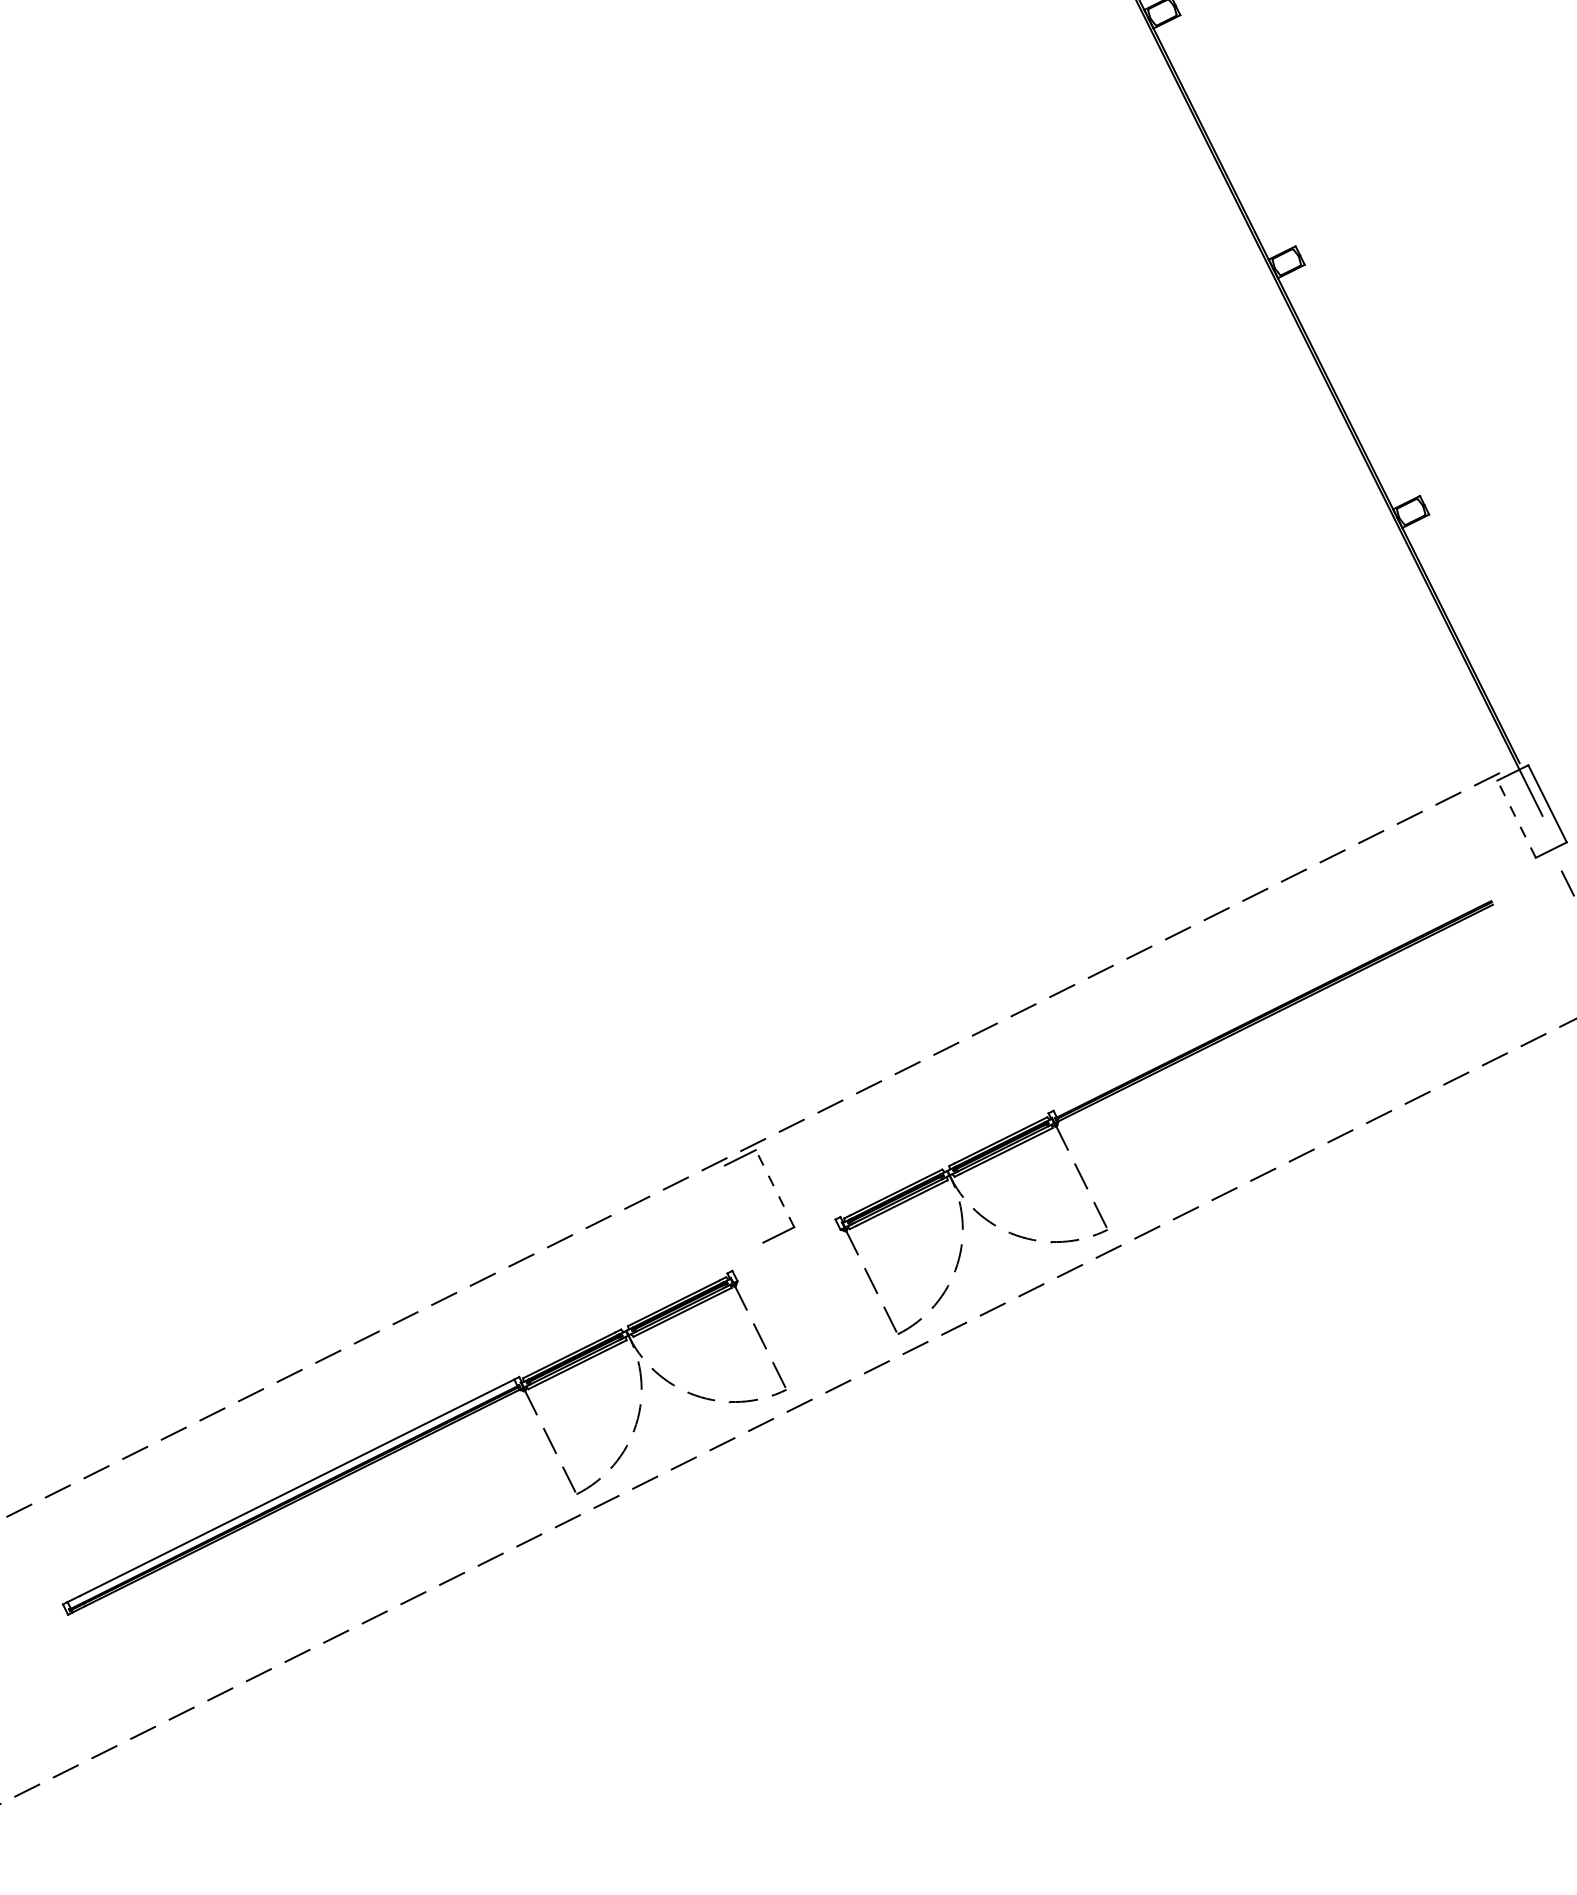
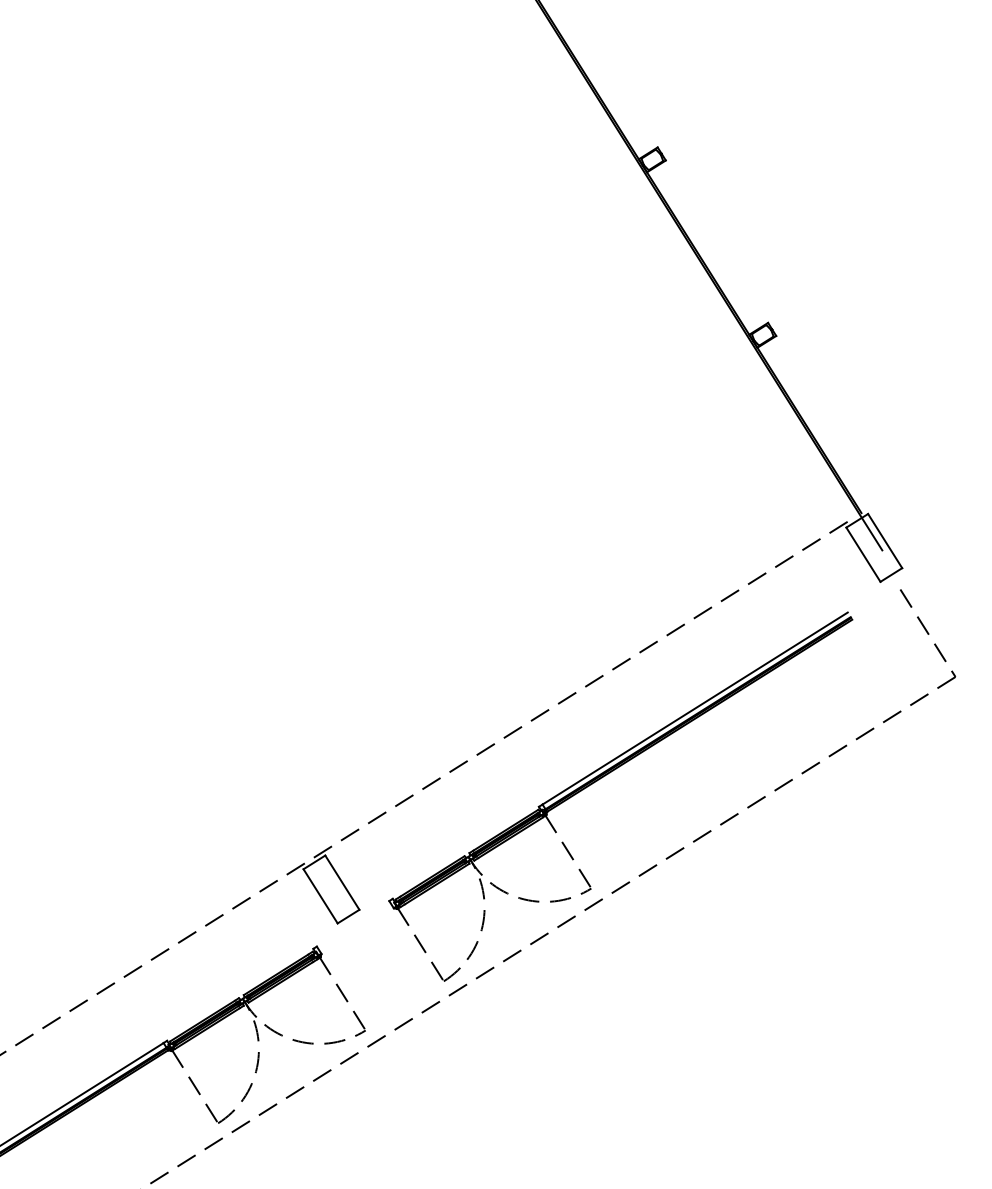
line: (1516, 818) -> (863, 554), dashed -> solid
line: (1270, 1002) -> (694, 708), added
line: (774, 1188) -> (341, 882), dashed -> solid
line: (743, 1203) -> (320, 895), added

